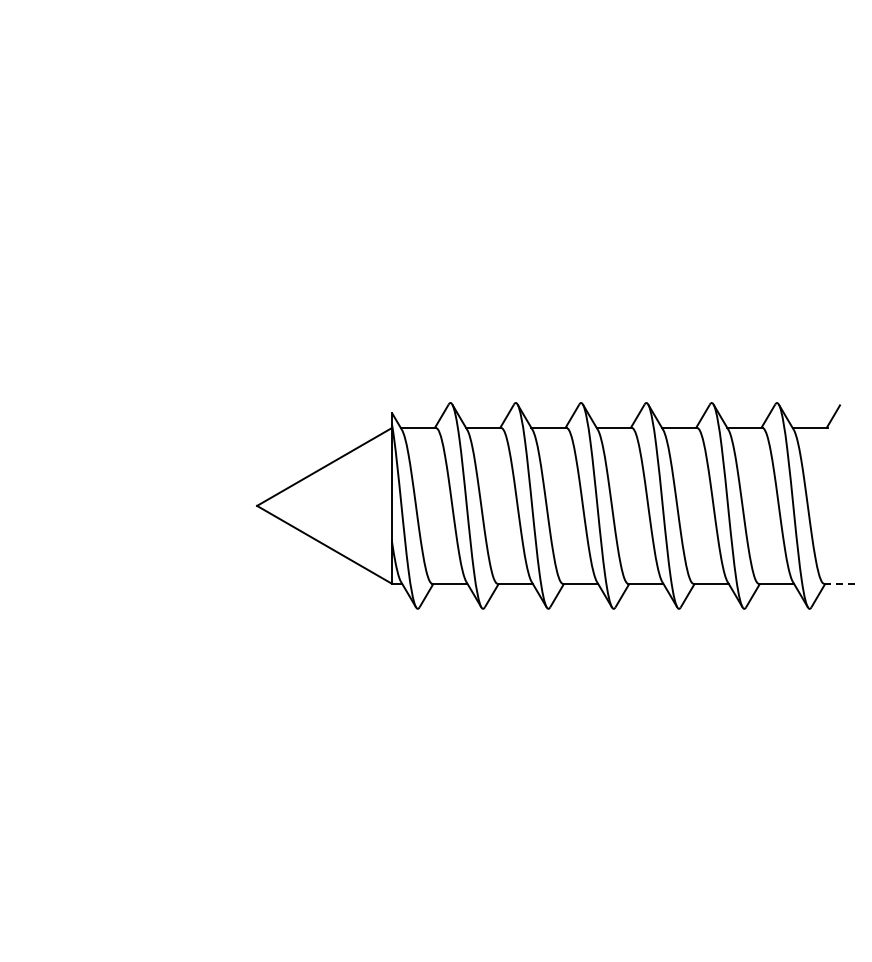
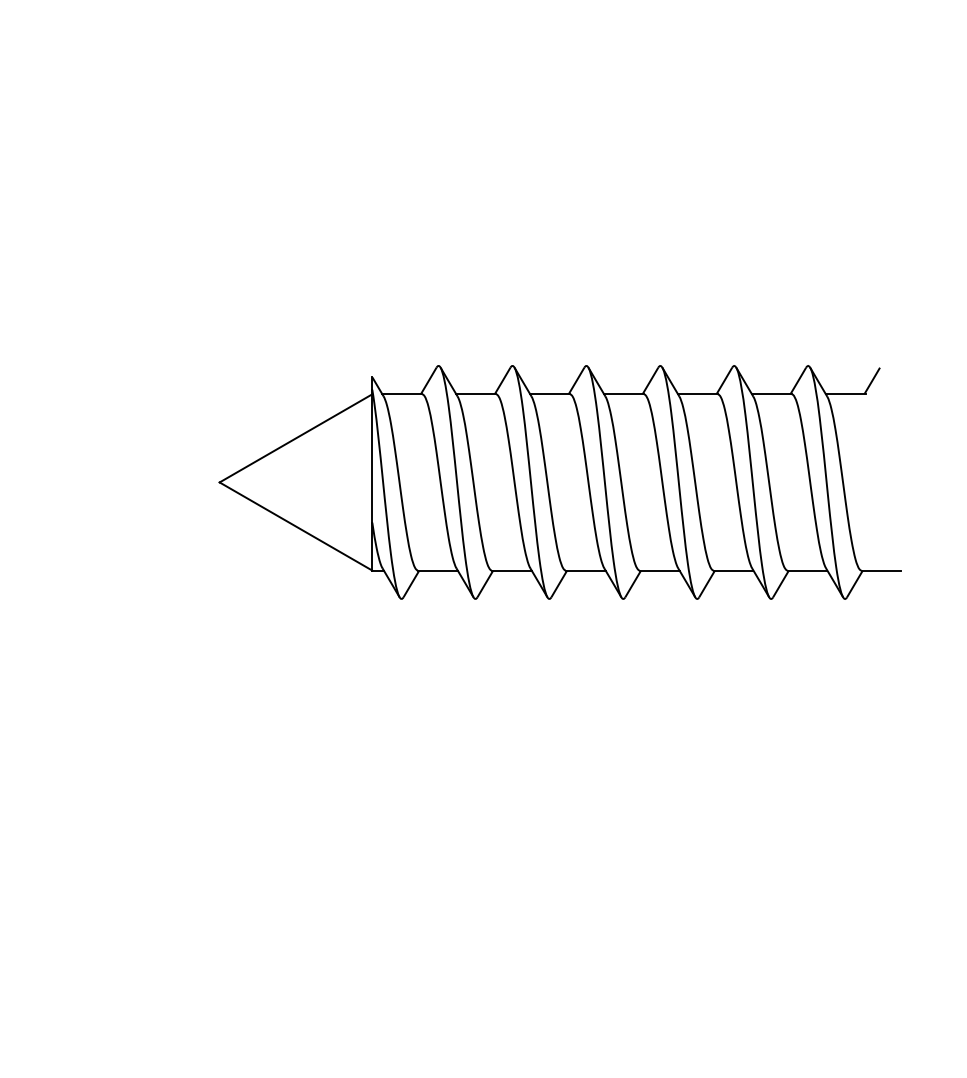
line: (841, 583) -> (881, 570), dashed -> solid

